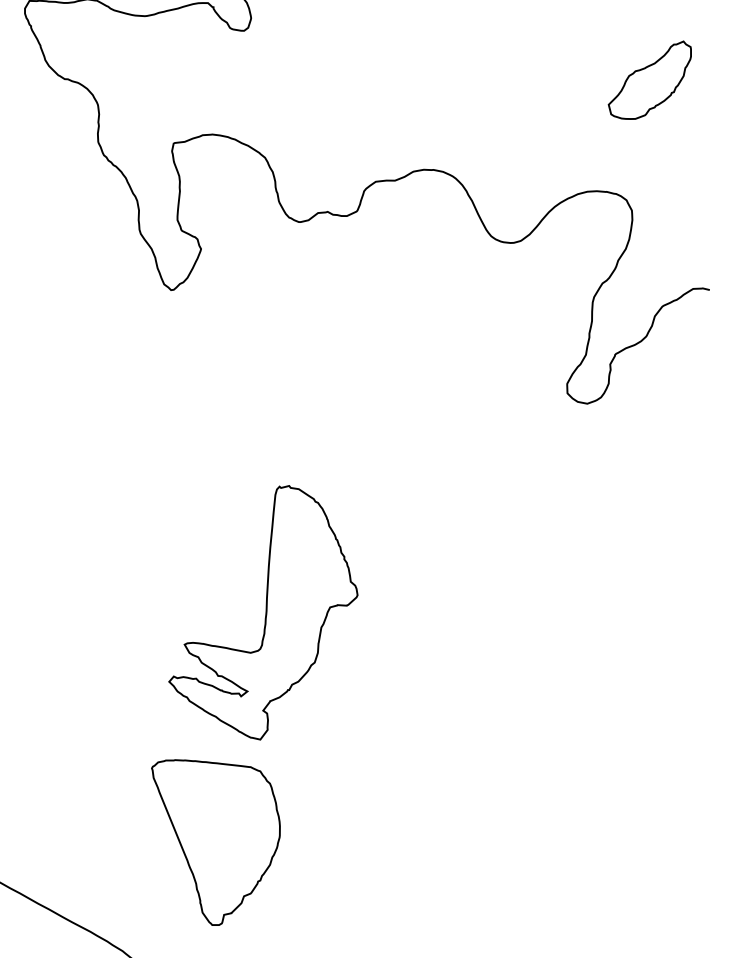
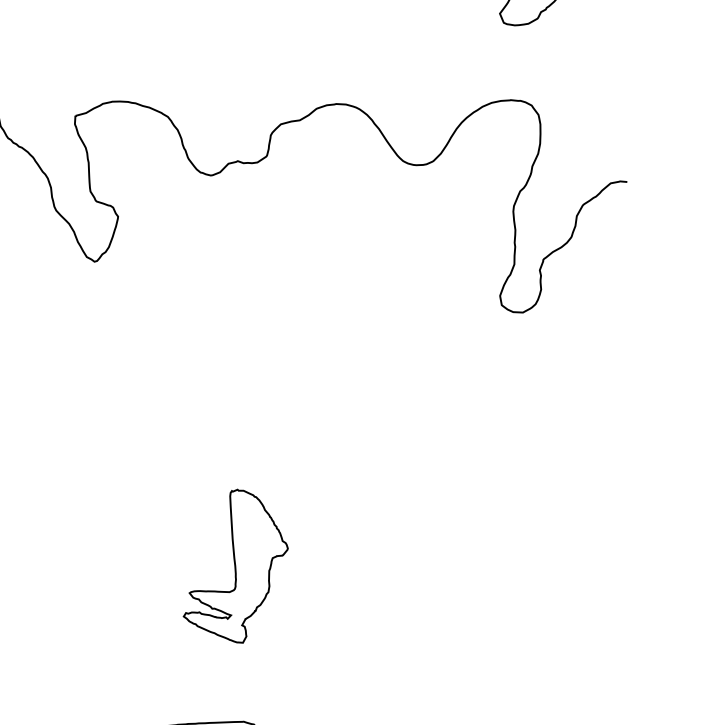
part: (263, 612) -> (233, 566), size x0.6

